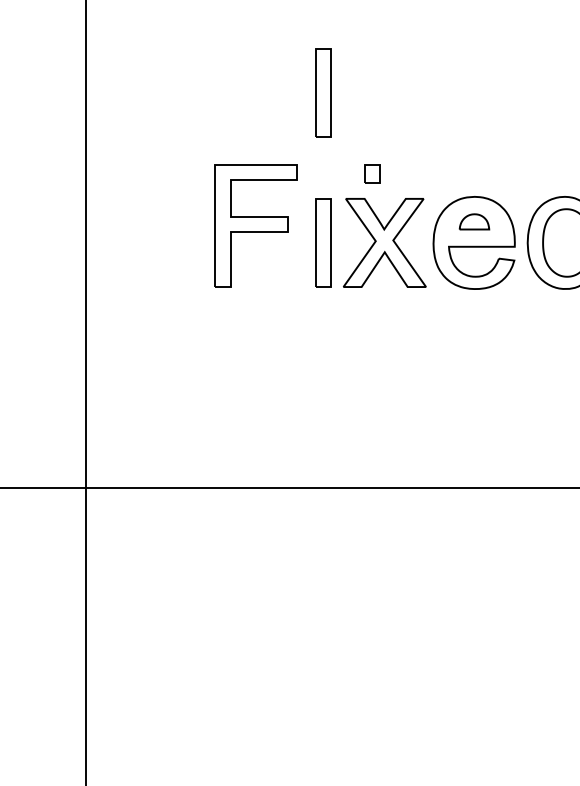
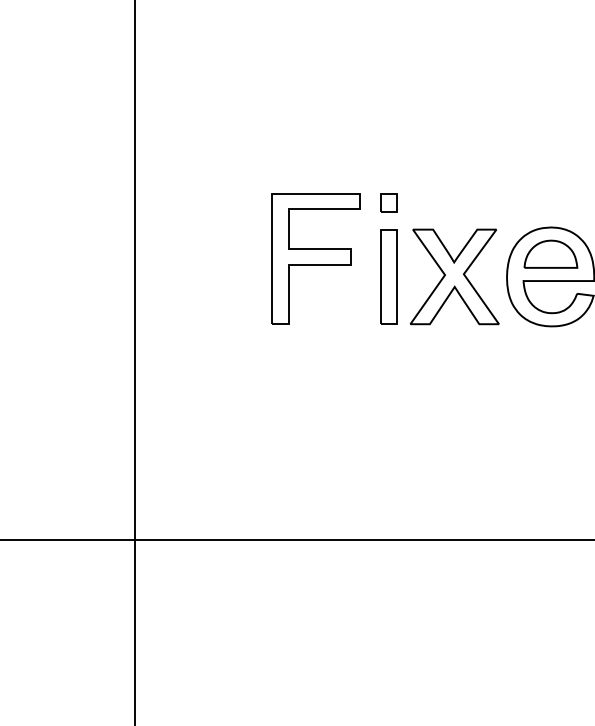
part: (323, 92) -> (388, 115), removed
part: (372, 173) -> (388, 202), moved
part: (474, 221) -> (550, 253), size x1.67

